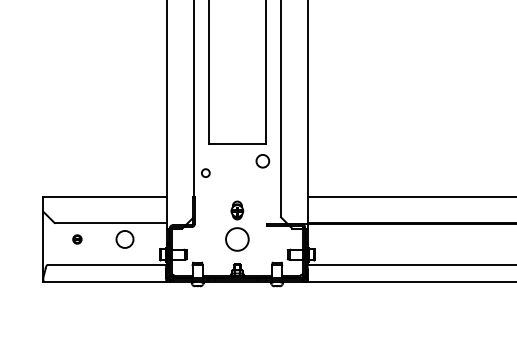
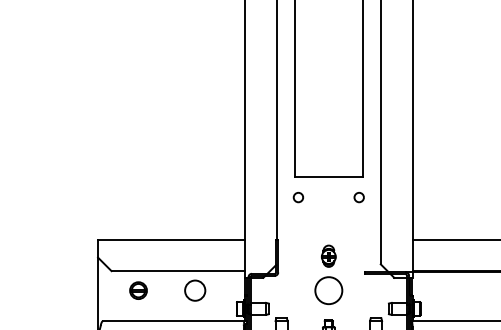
circle: (262, 160) -> (358, 196), size x0.62
circle: (205, 172) -> (298, 196), moved
part: (77, 239) -> (138, 290), size x1.67

